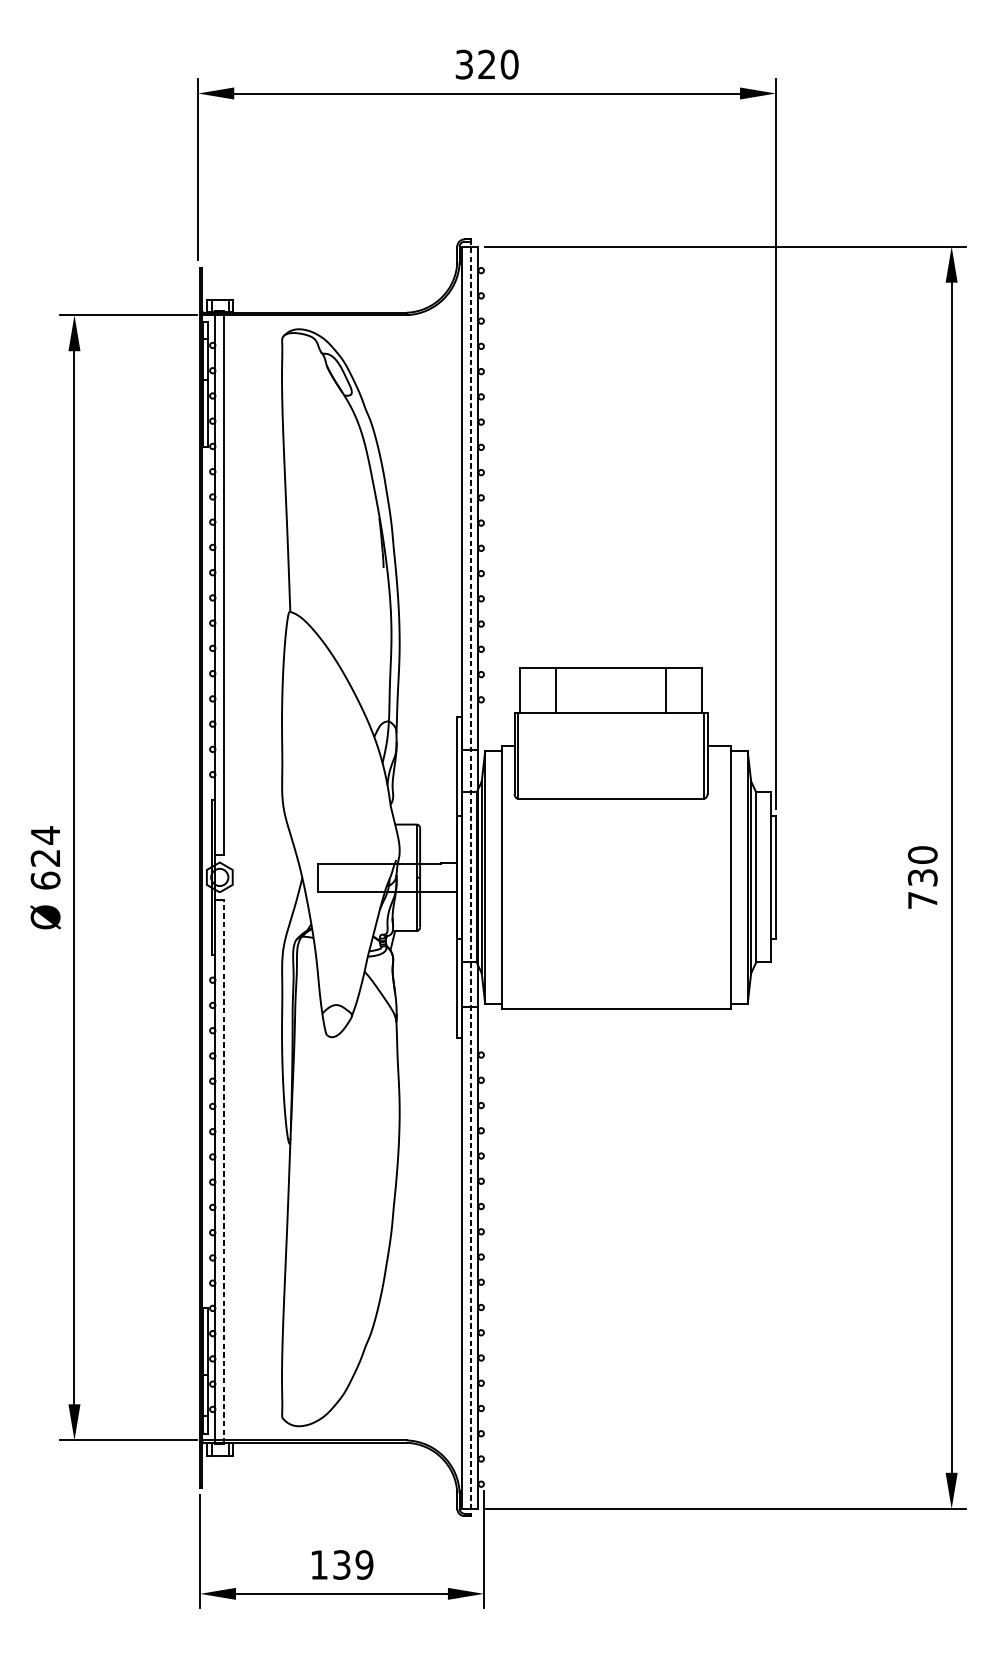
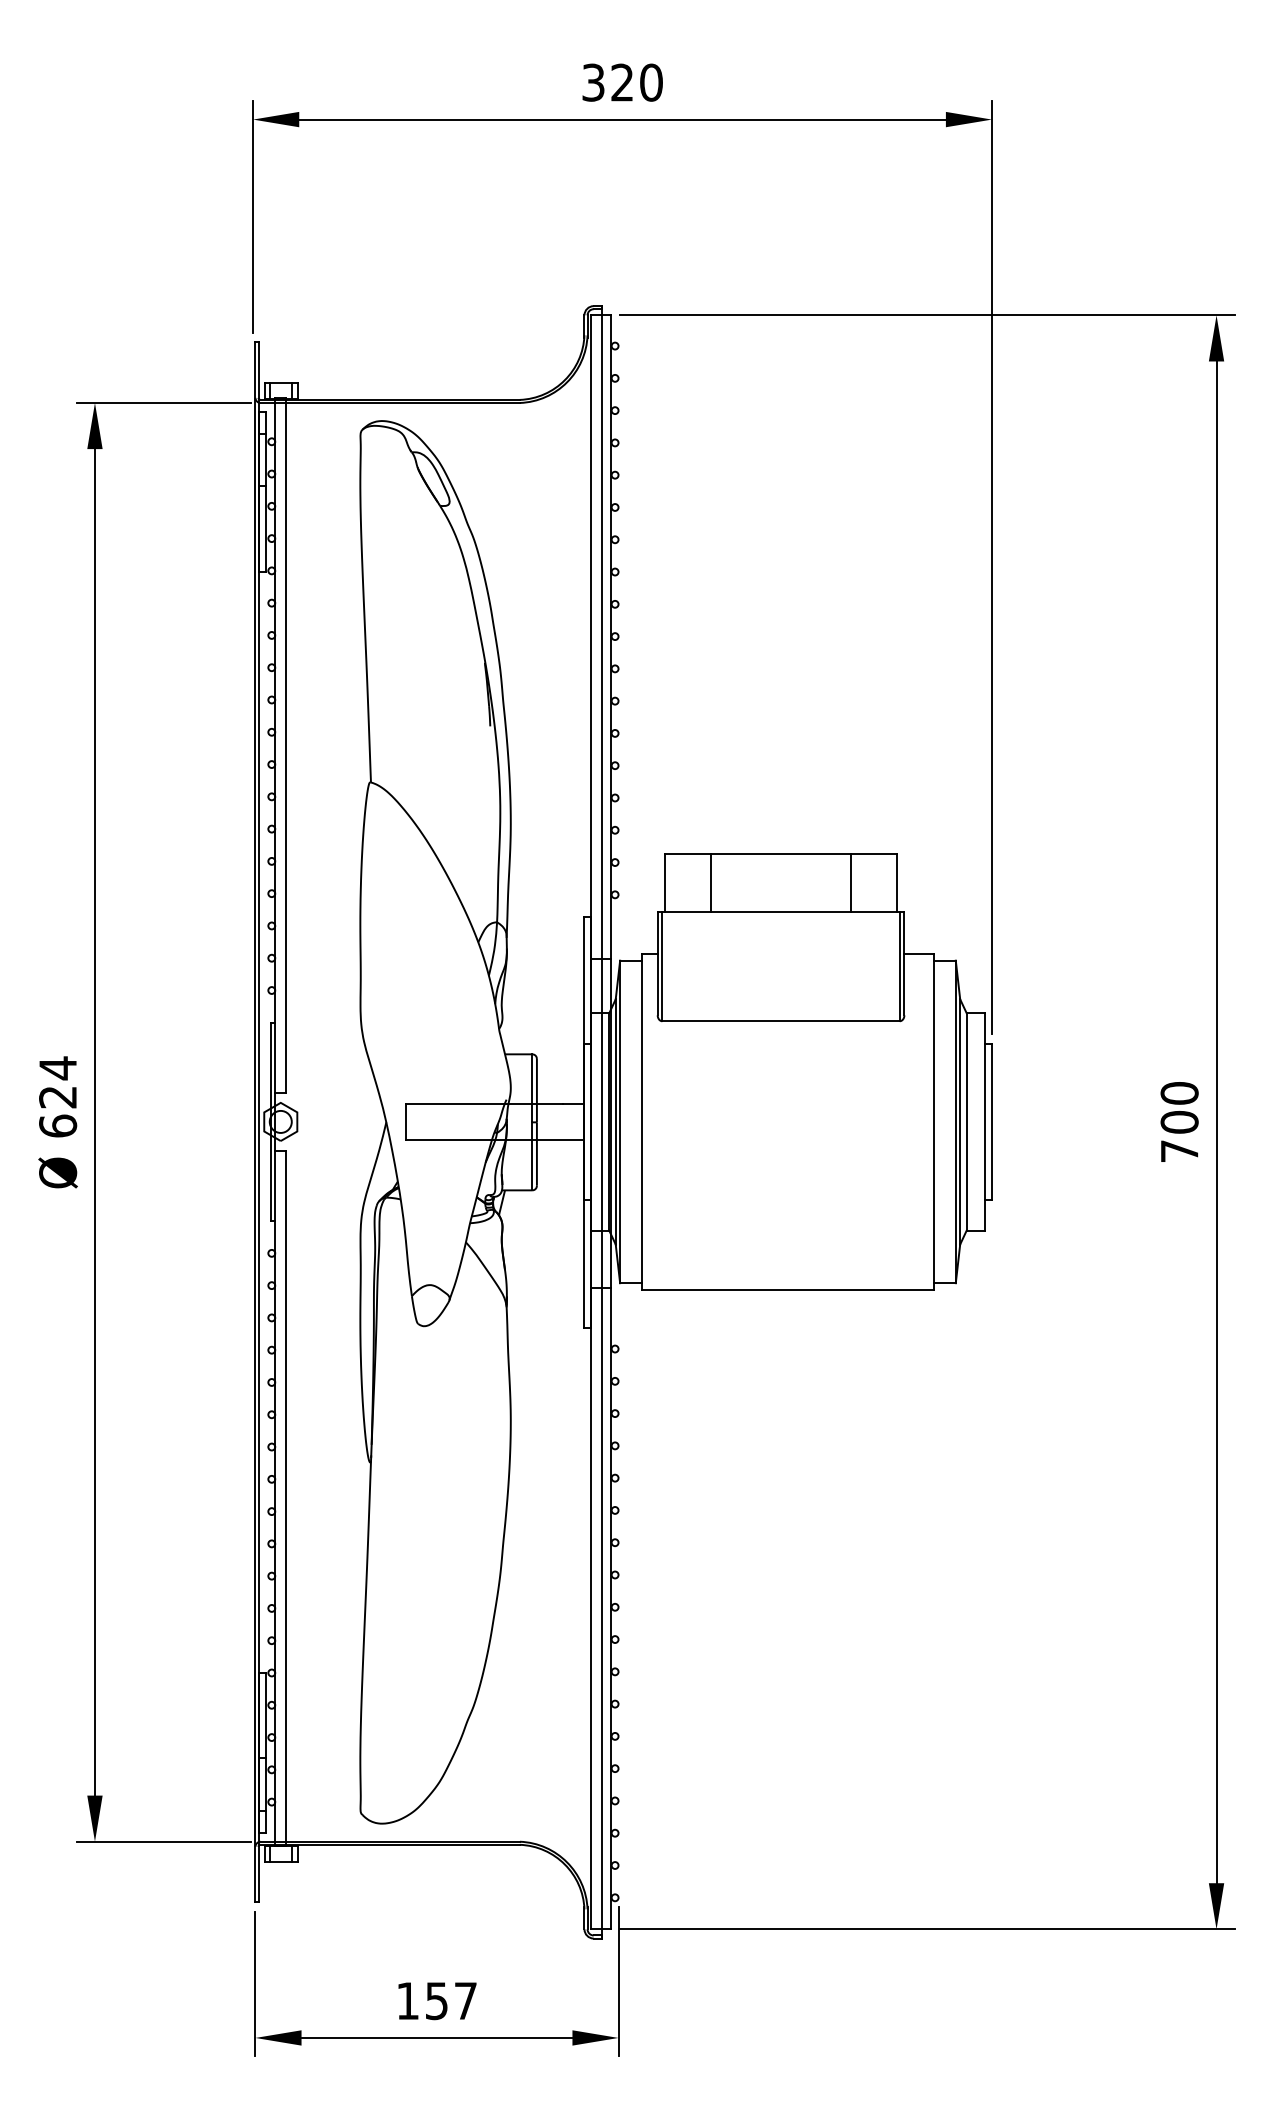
line: (470, 877) -> (601, 1122), dashed -> solid
text: (922, 877) -> (1179, 1121), 730 -> 700
line: (224, 1171) -> (286, 1498), dashed -> solid
text: (353, 1565) -> (451, 2001), 139 -> 157

